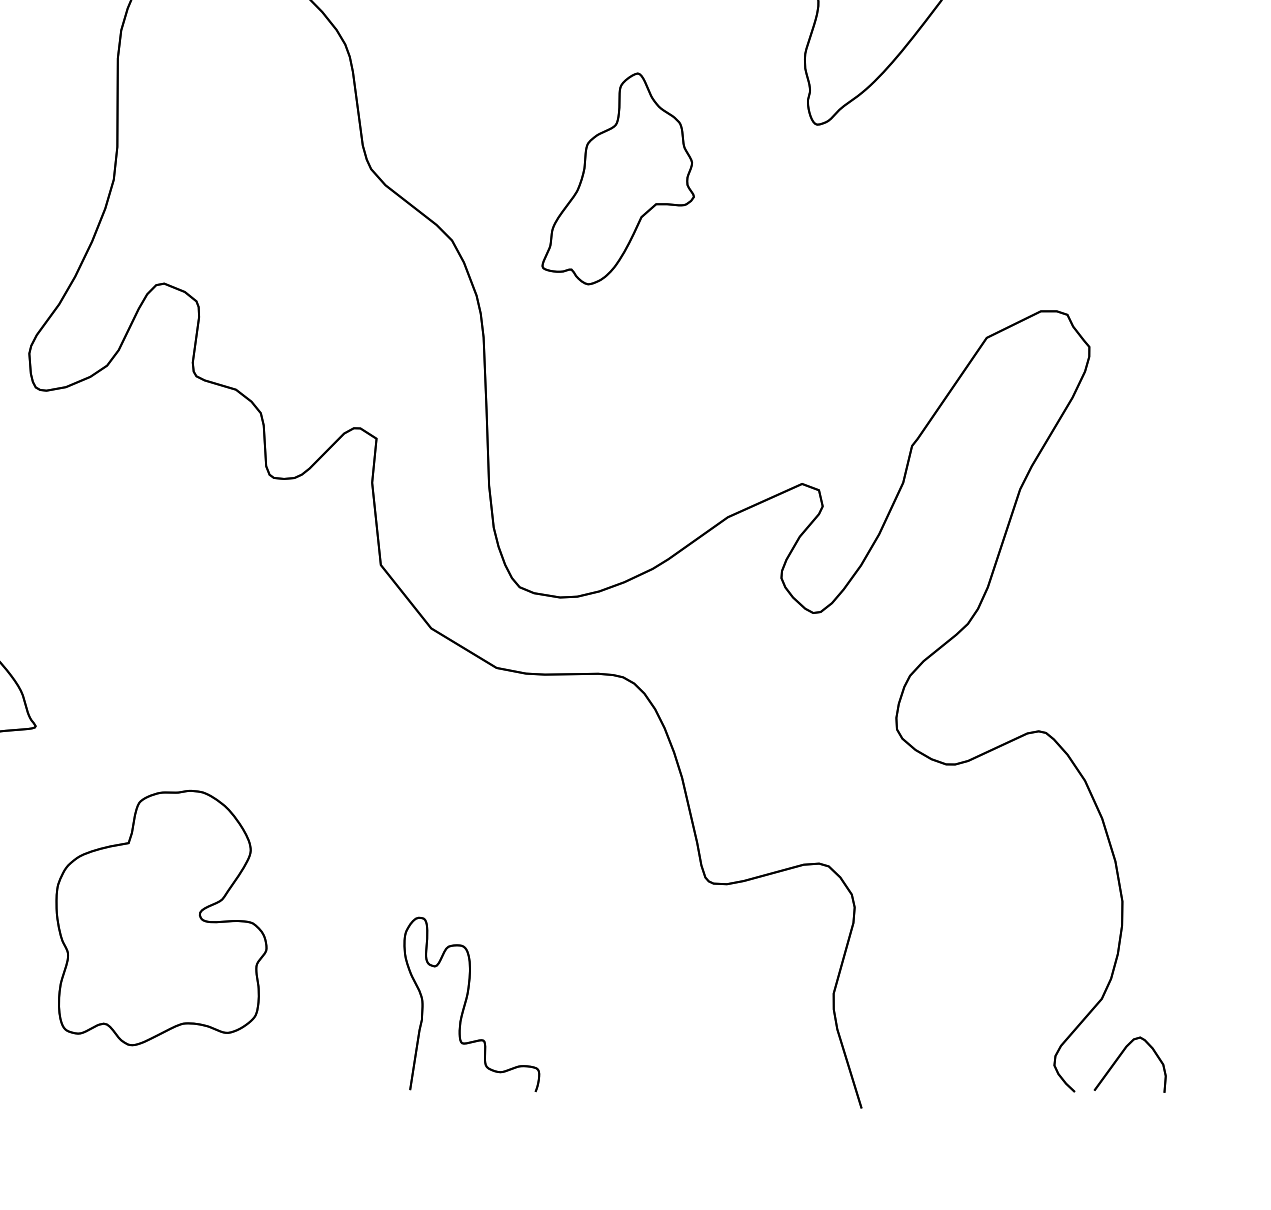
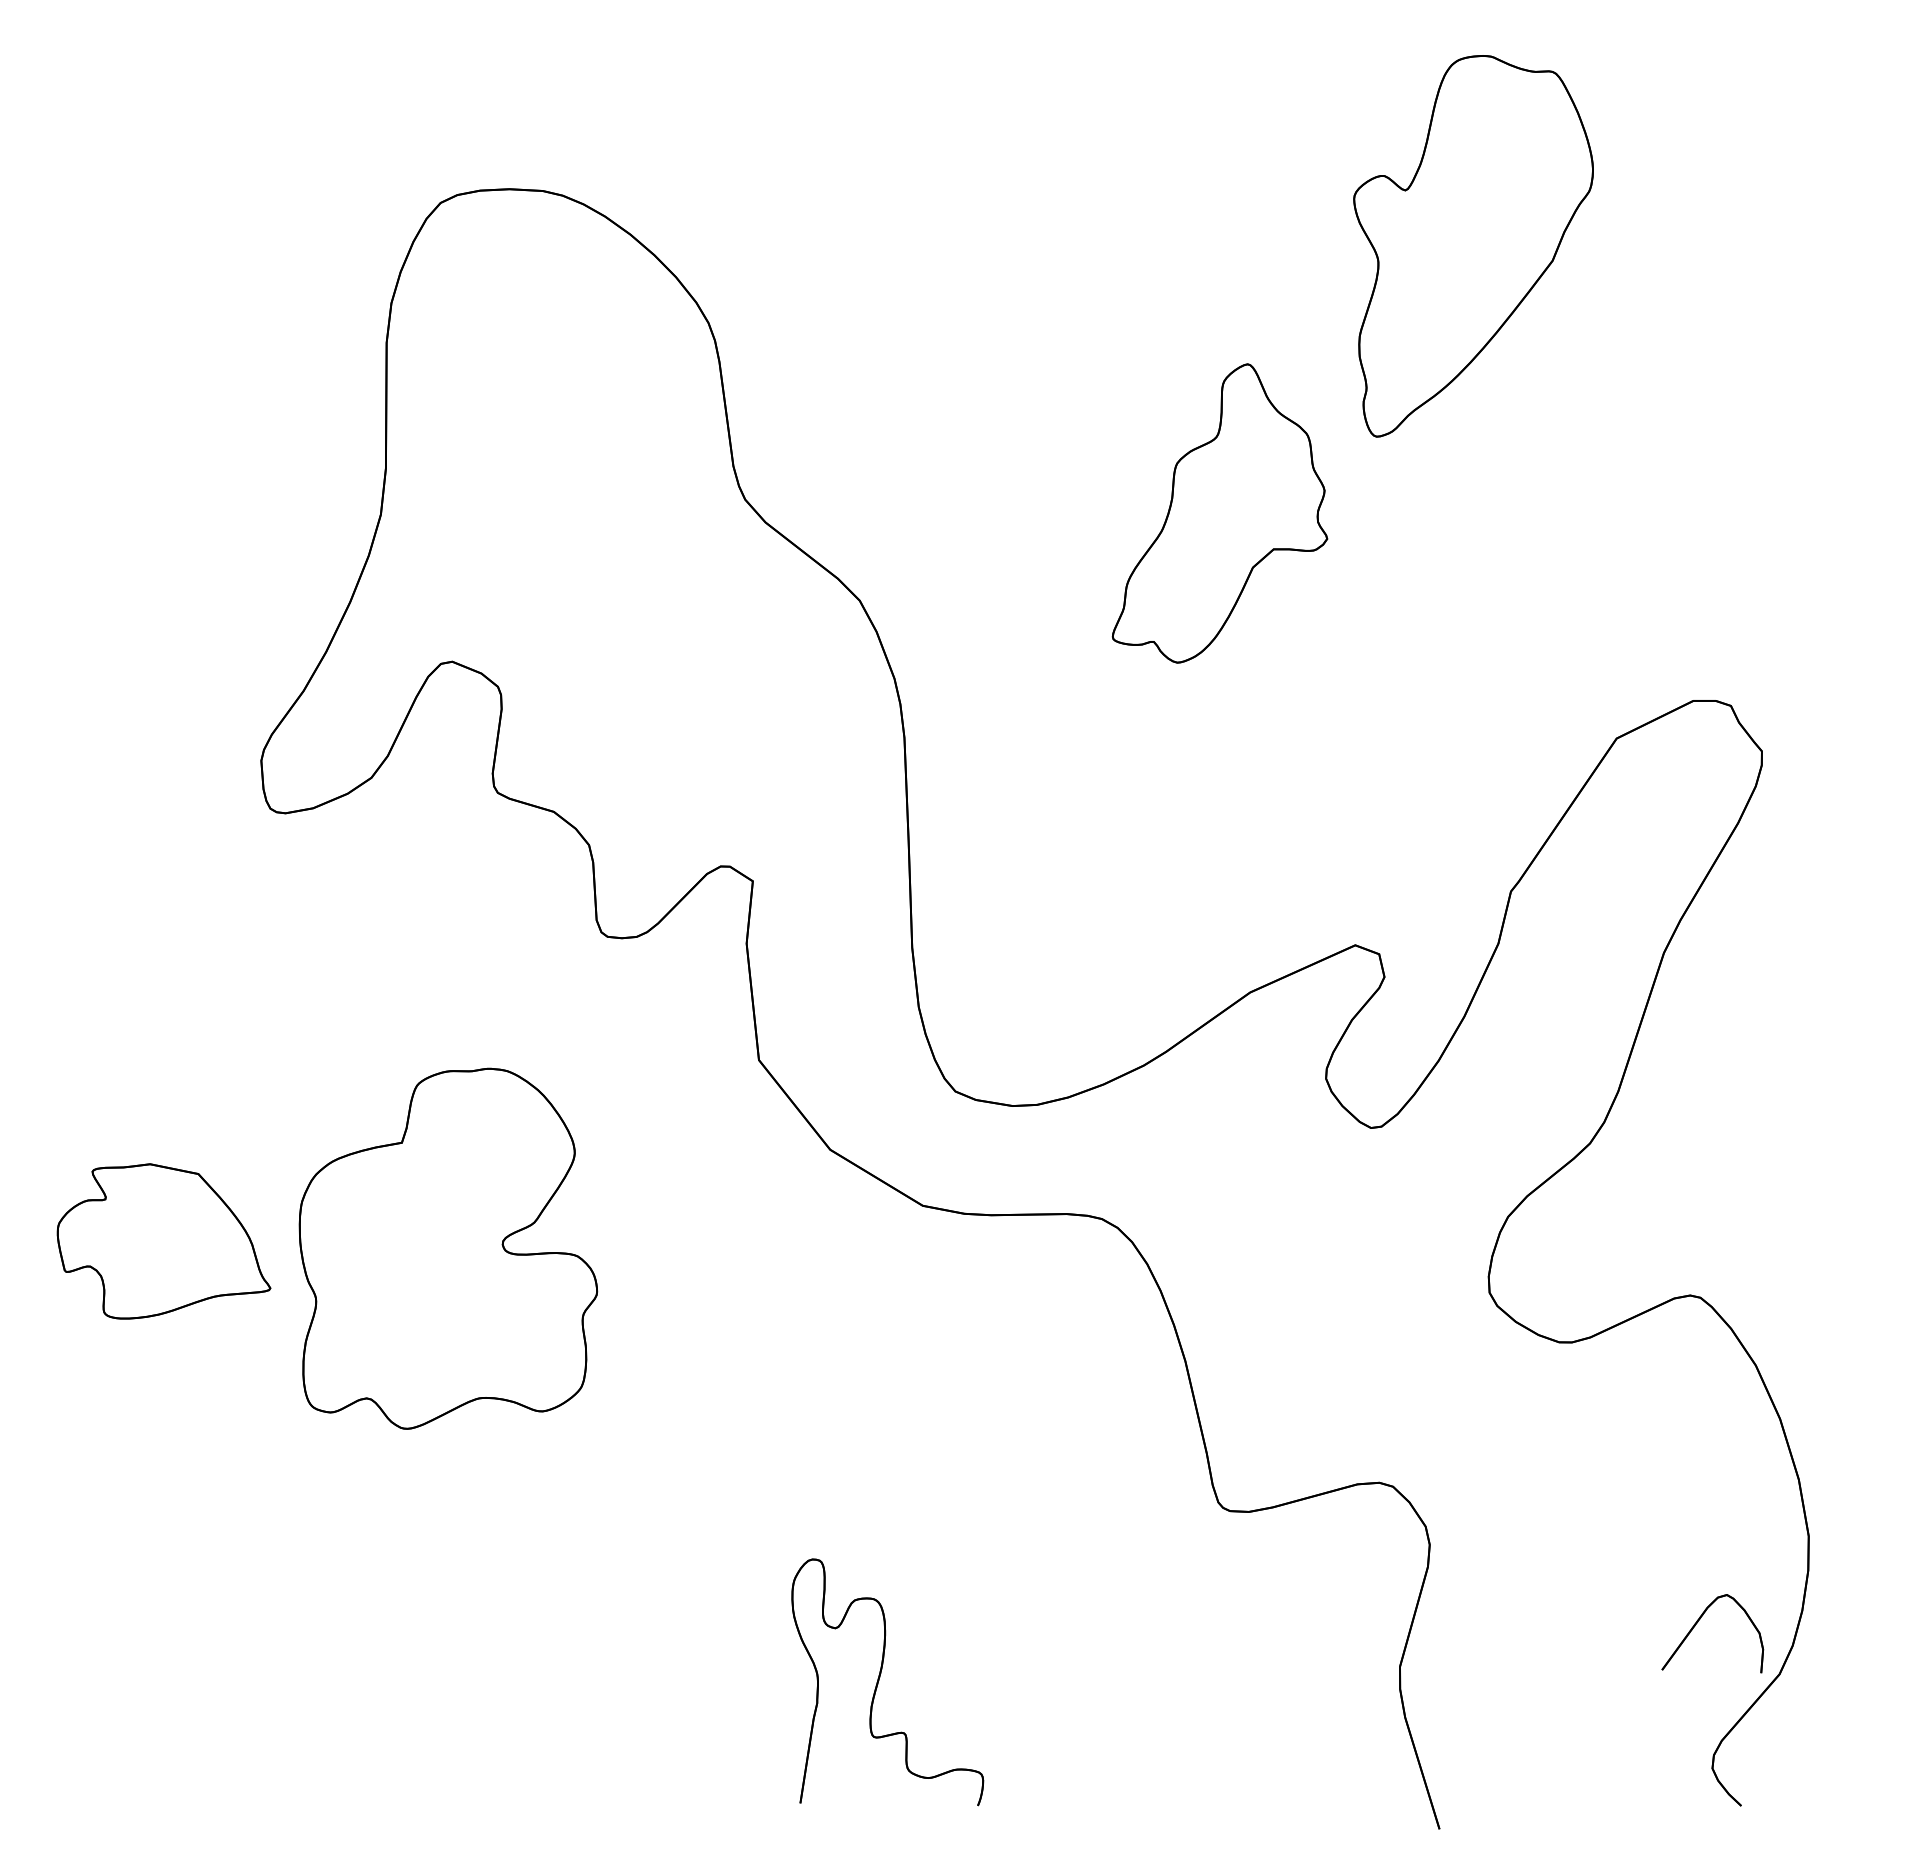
part: (617, 178) -> (1219, 513), moved
part: (161, 917) -> (448, 1248), moved
part: (1120, 1056) -> (1698, 1622), moved

